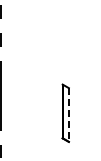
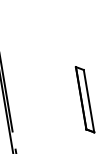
line: (68, 115) -> (88, 101), dashed -> solid

